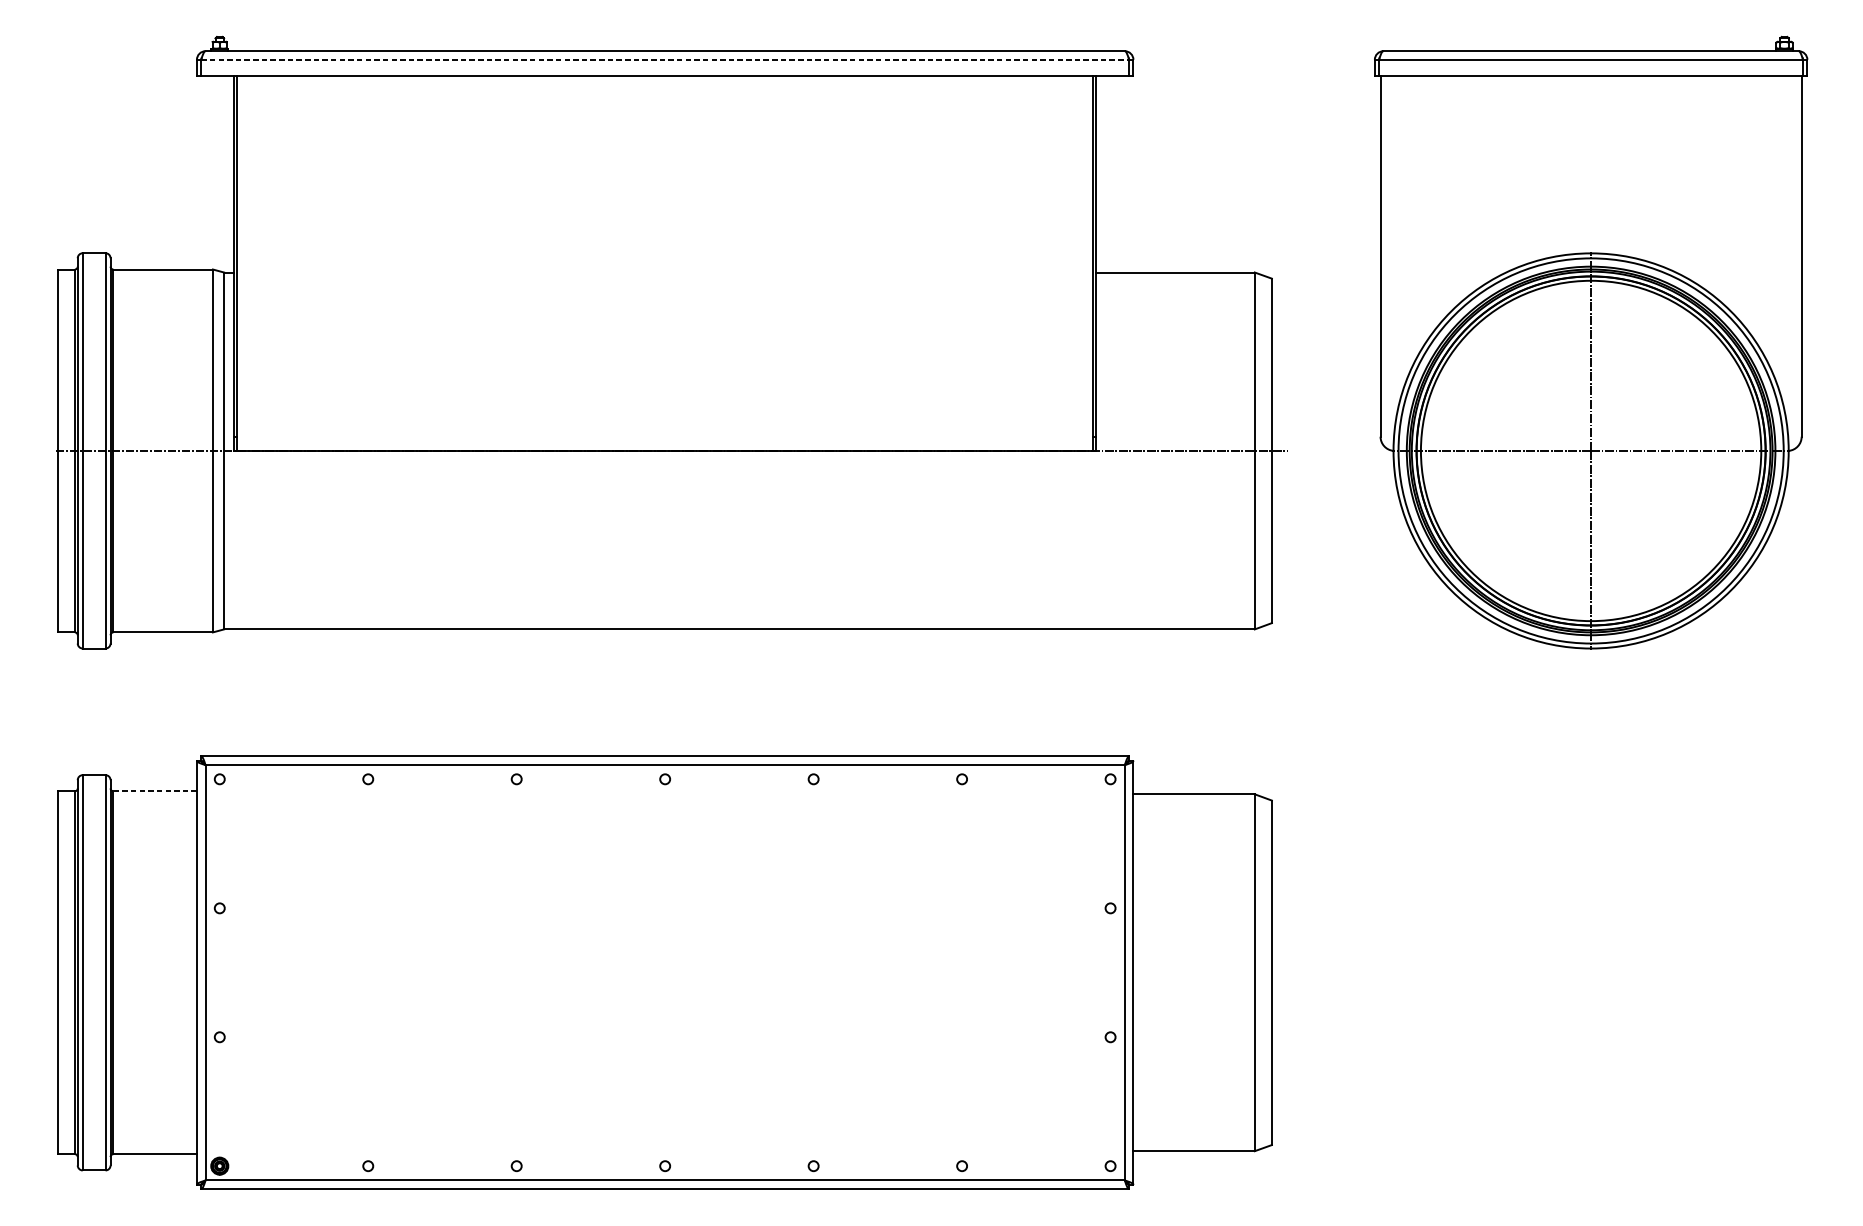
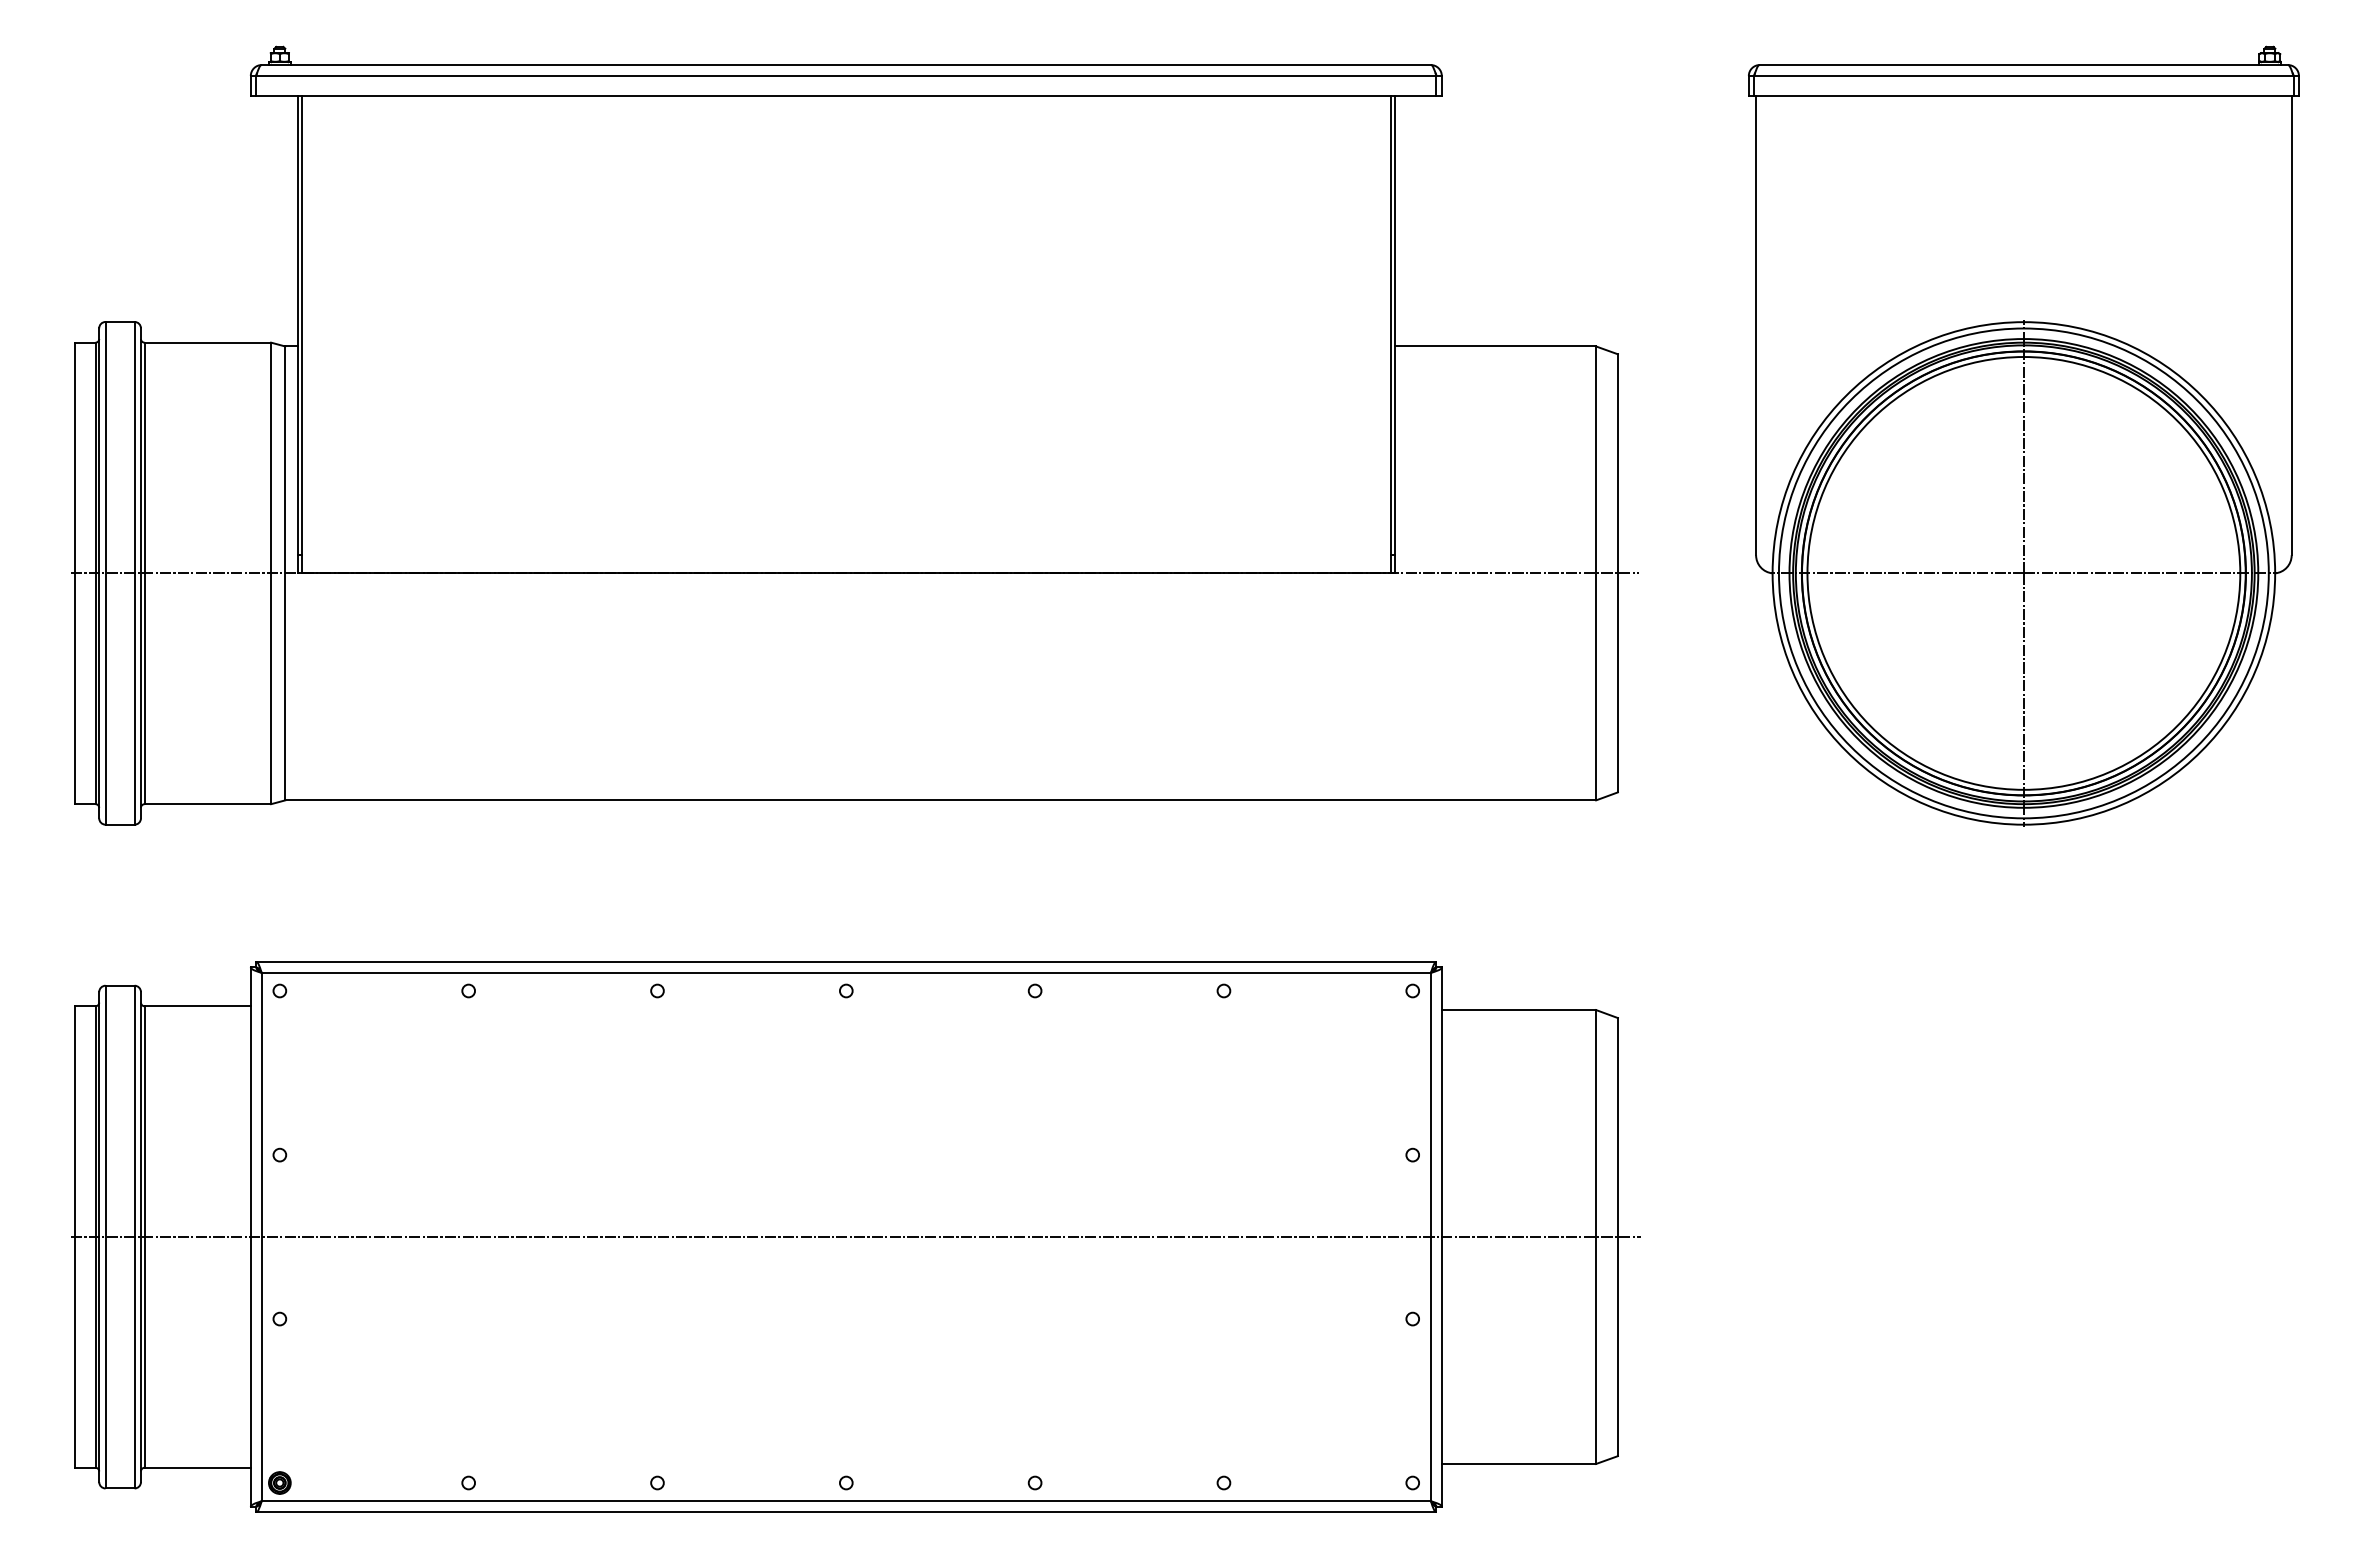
line: (665, 59) -> (846, 75), dashed -> solid
line: (155, 791) -> (197, 1006), dashed -> solid
line: (673, 973) -> (856, 1237), added

